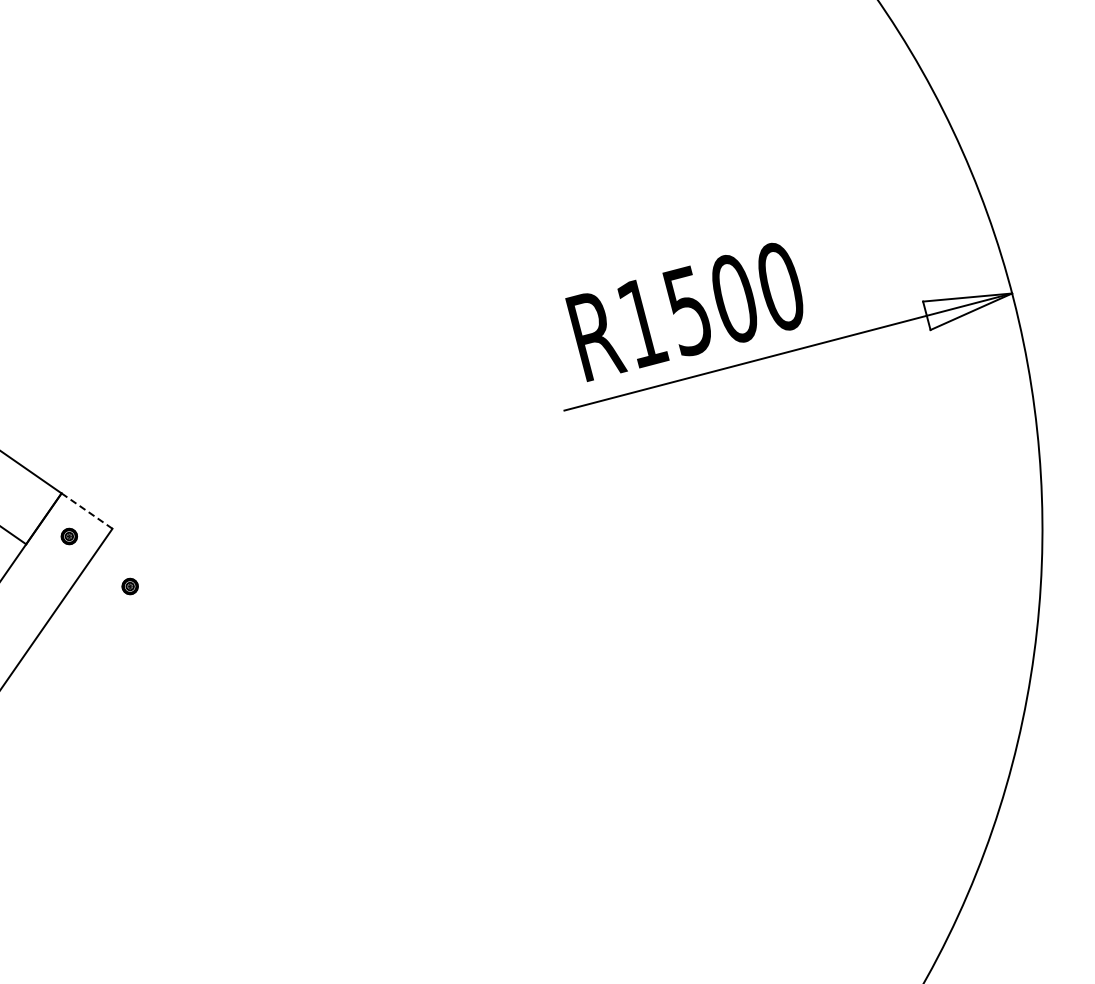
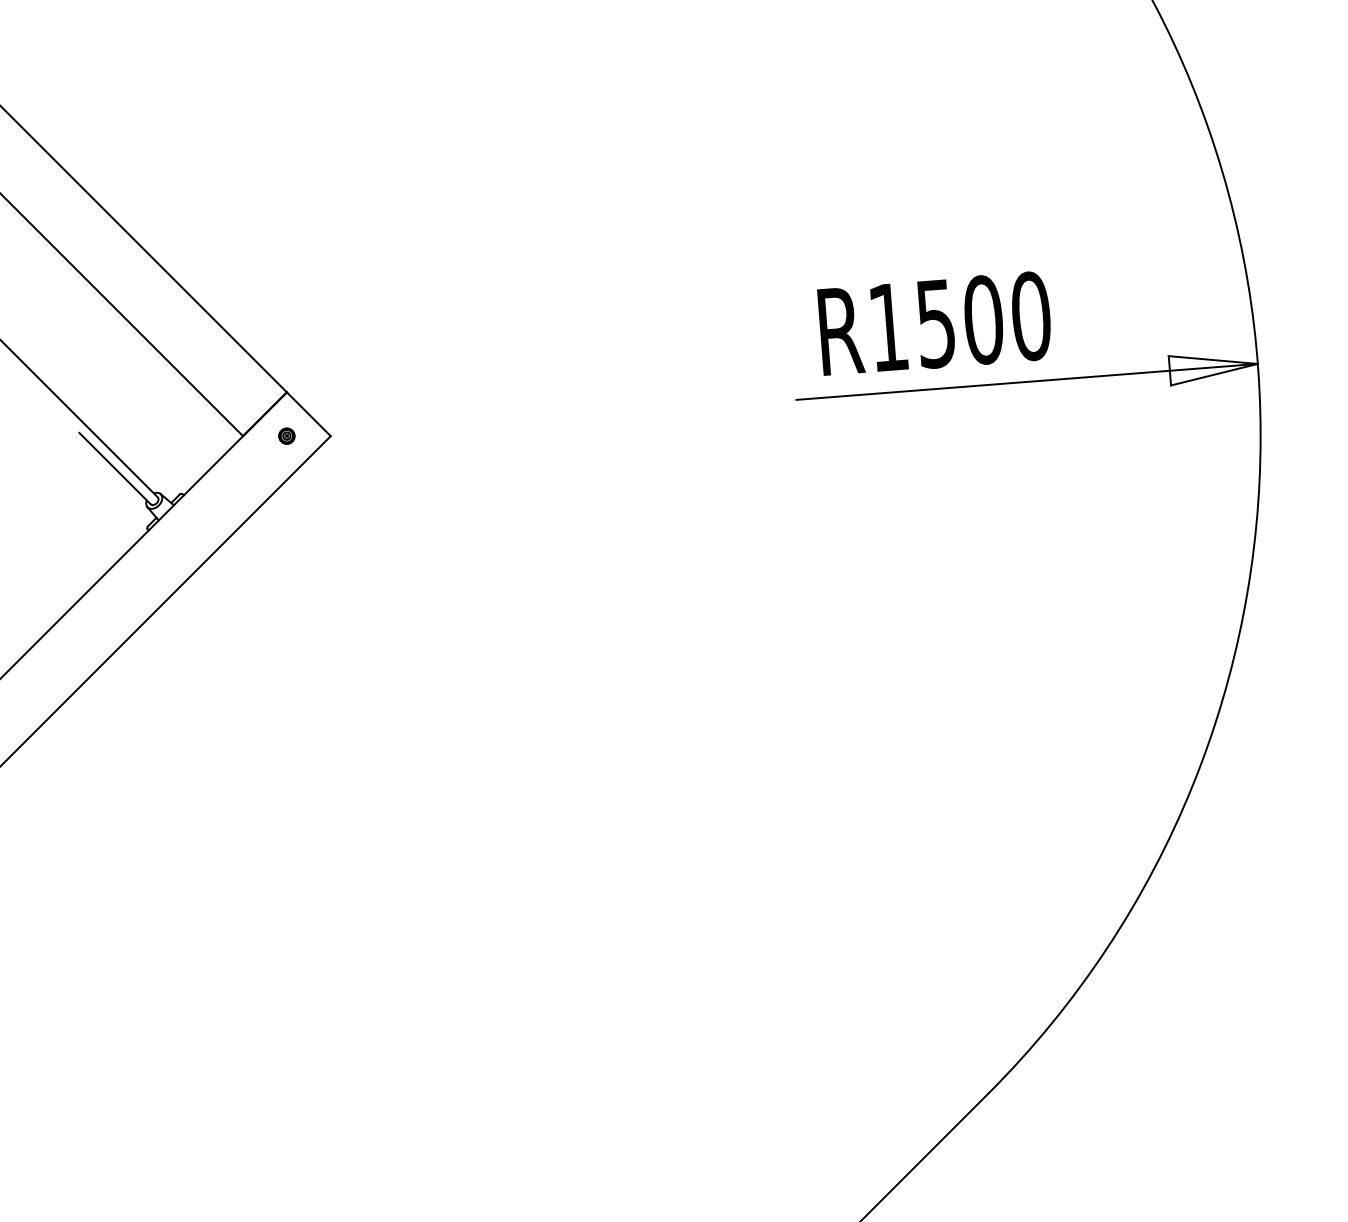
line: (86, 511) -> (308, 414), dashed -> solid
part: (129, 585) -> (337, 495), removed

